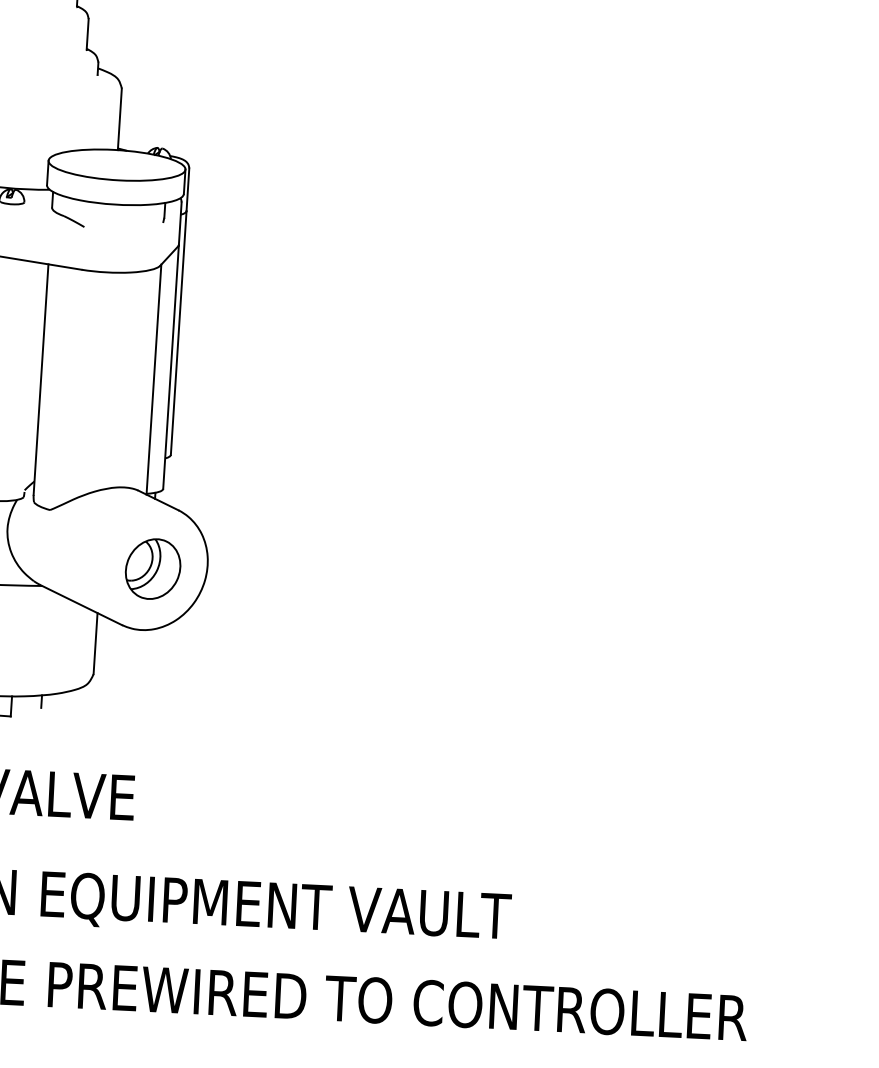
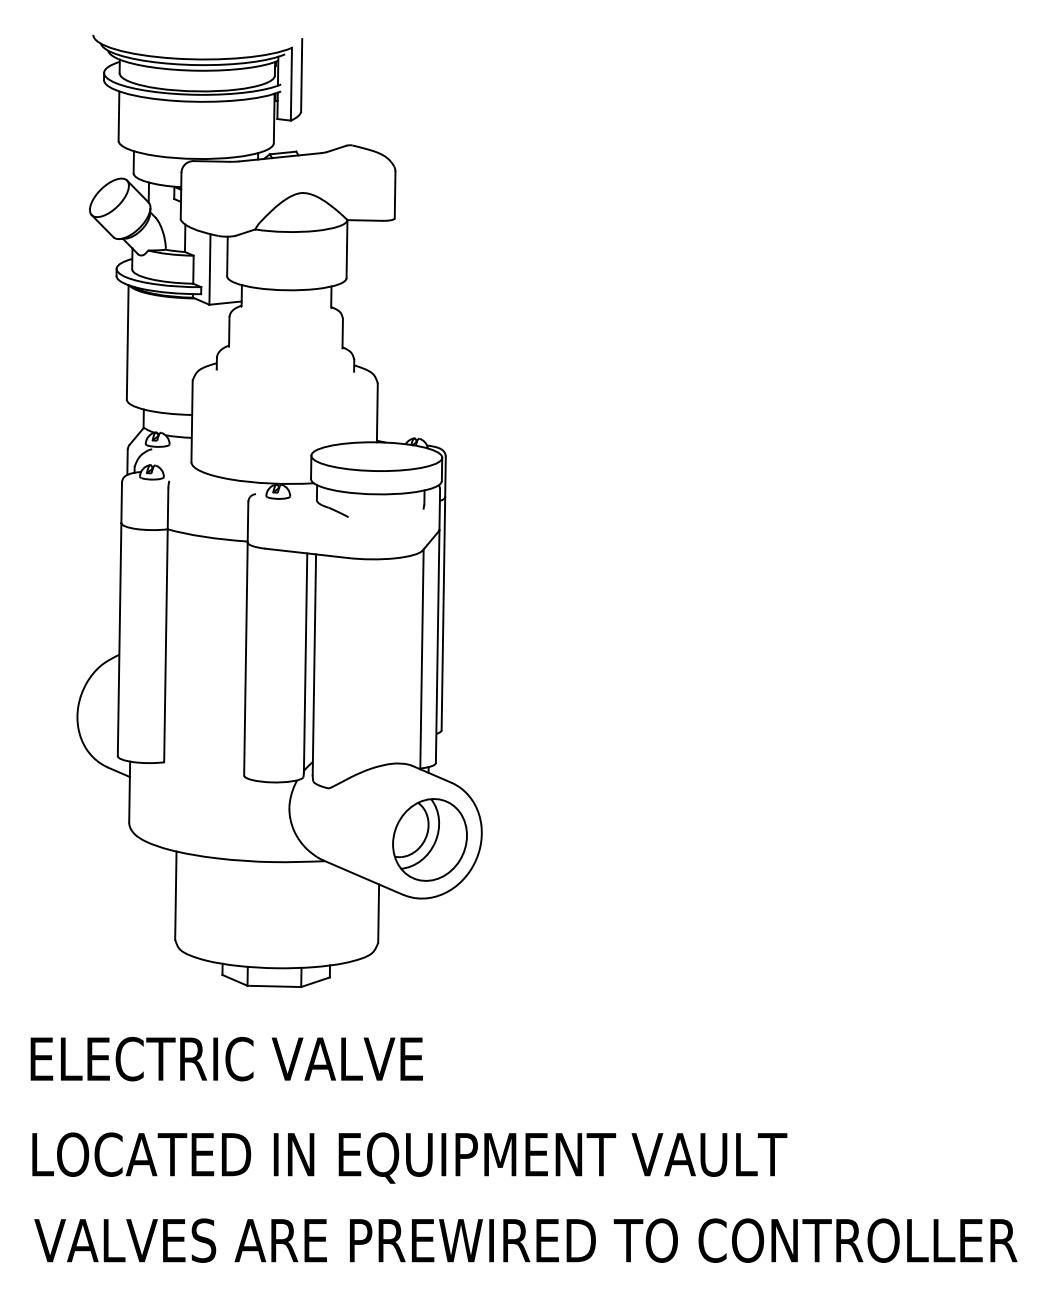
line: (31, 376) -> (305, 662), added
part: (152, 568) -> (429, 839), size x1.43
line: (25, 712) -> (315, 982), added

